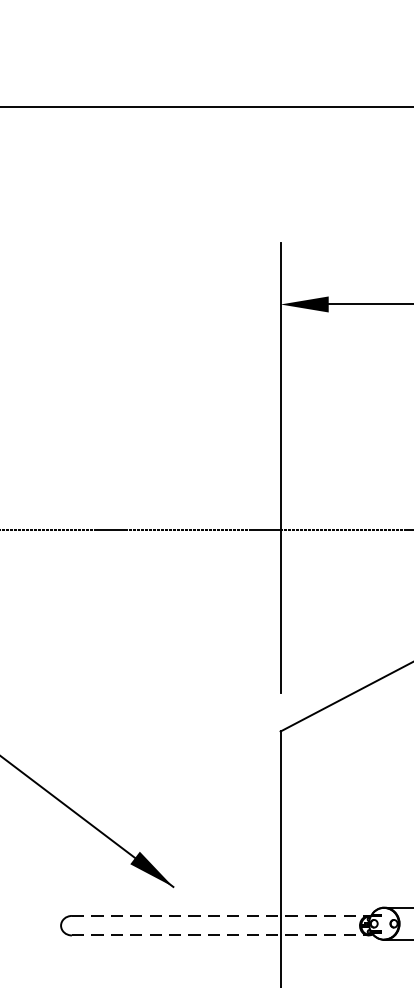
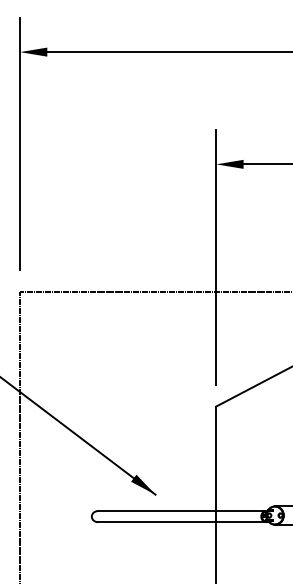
line: (220, 916) -> (182, 511), dashed -> solid
line: (220, 936) -> (182, 522), dashed -> solid

